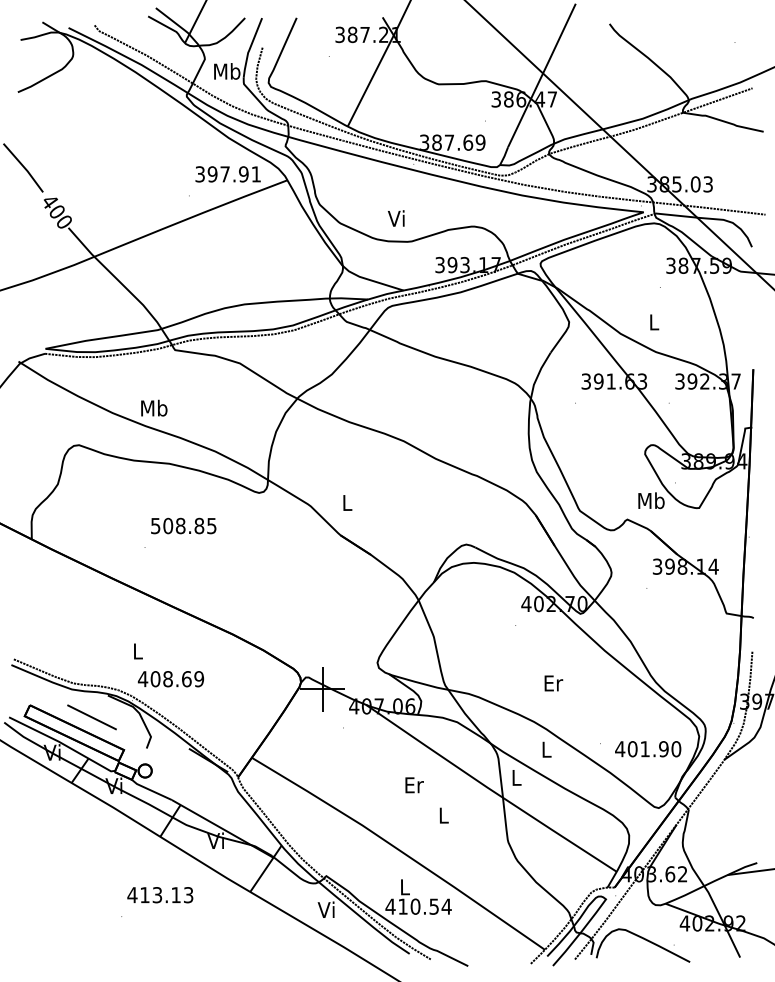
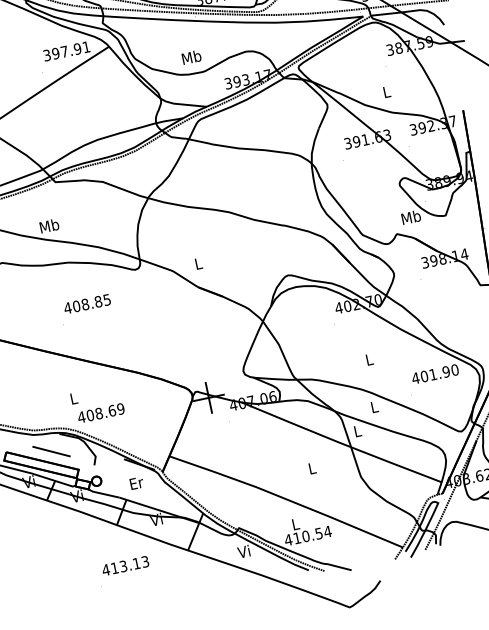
text: (397, 218) -> (191, 57), Vi -> Mb
text: (155, 526) -> (67, 308), 508.85 -> 408.85
text: (553, 683) -> (369, 359), Er -> L
text: (648, 749) -> (435, 374), moved
text: (414, 785) -> (136, 483), moved

